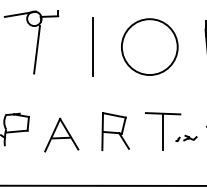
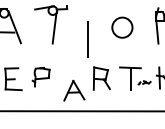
line: (91, 46) -> (87, 39), moved
circle: (149, 46) -> (122, 27), size x0.6
part: (61, 134) -> (74, 90), moved

